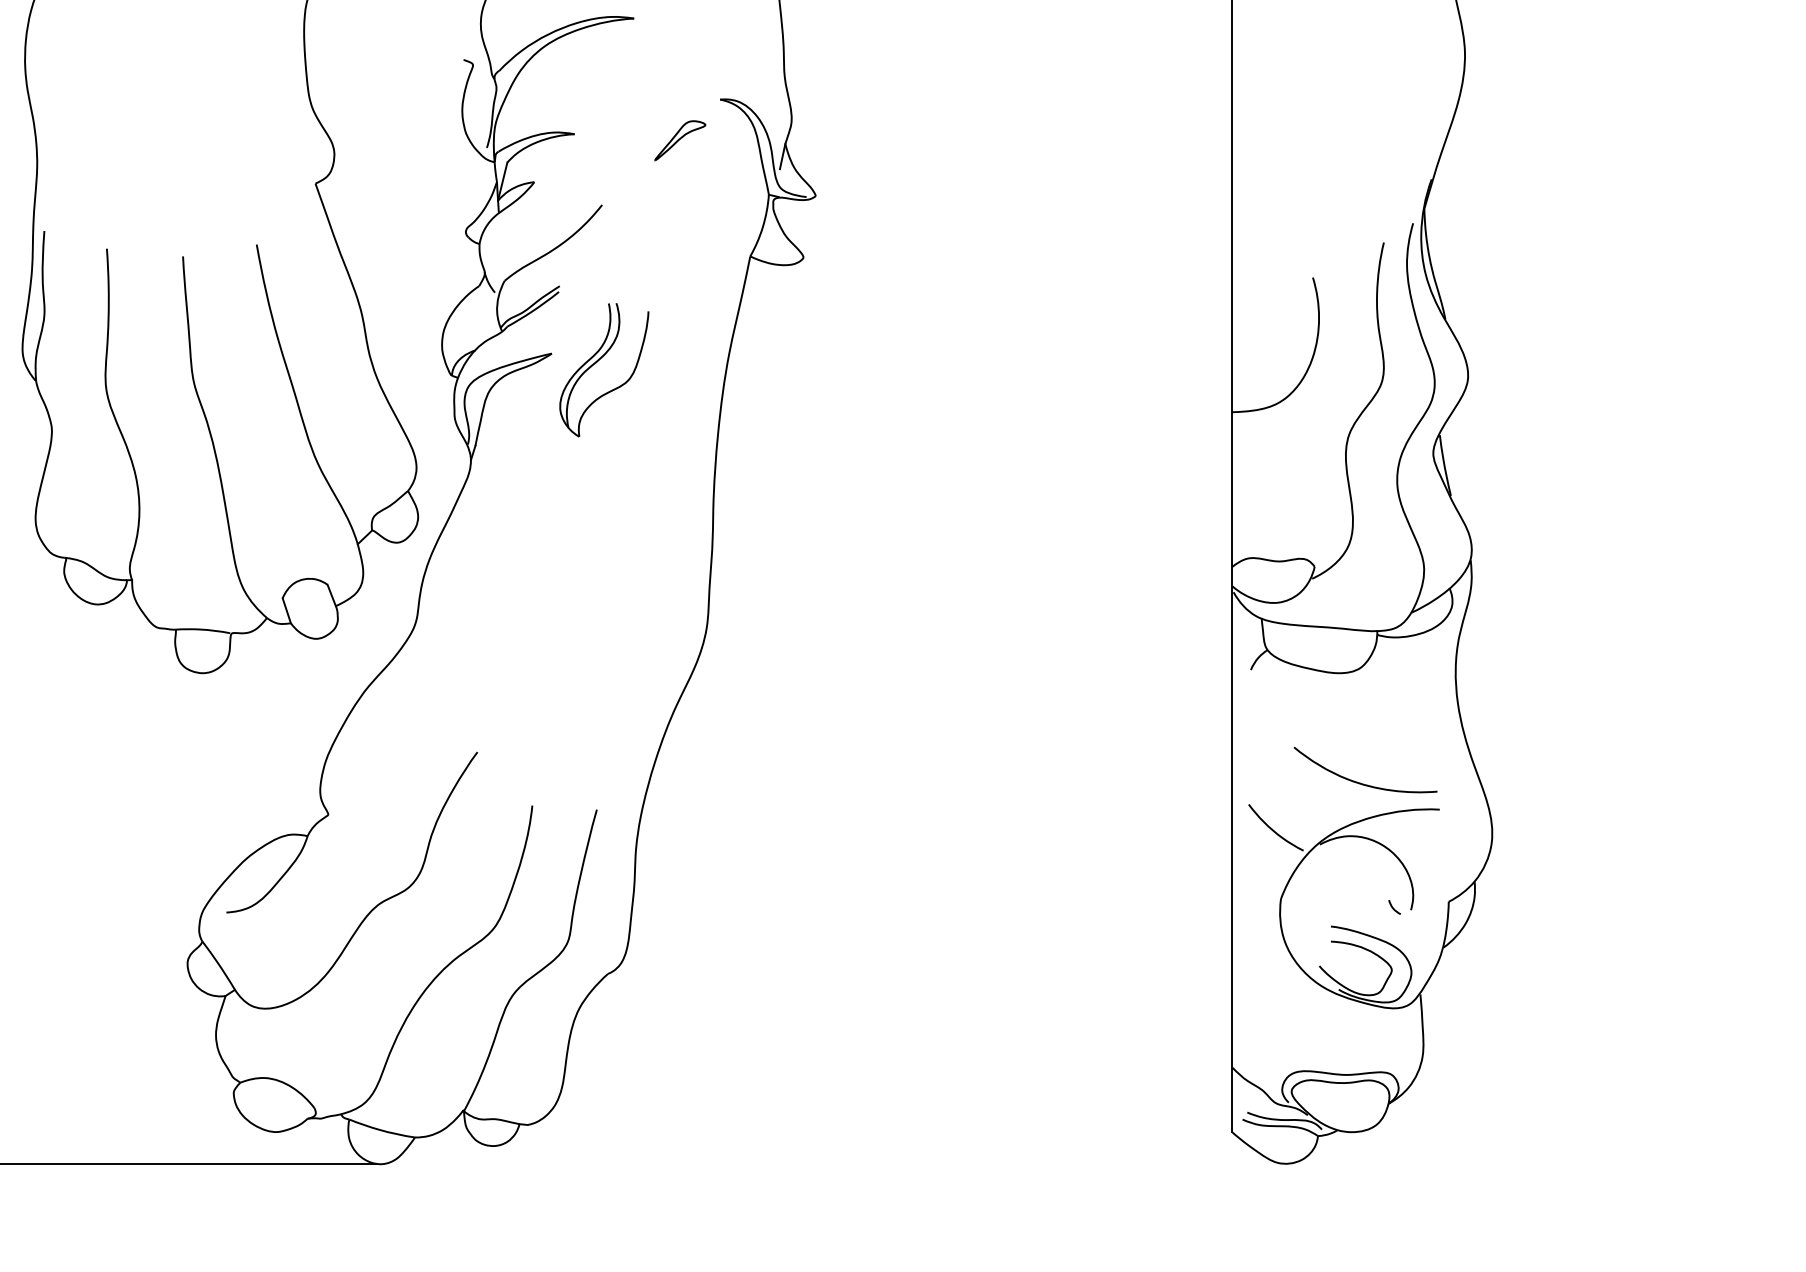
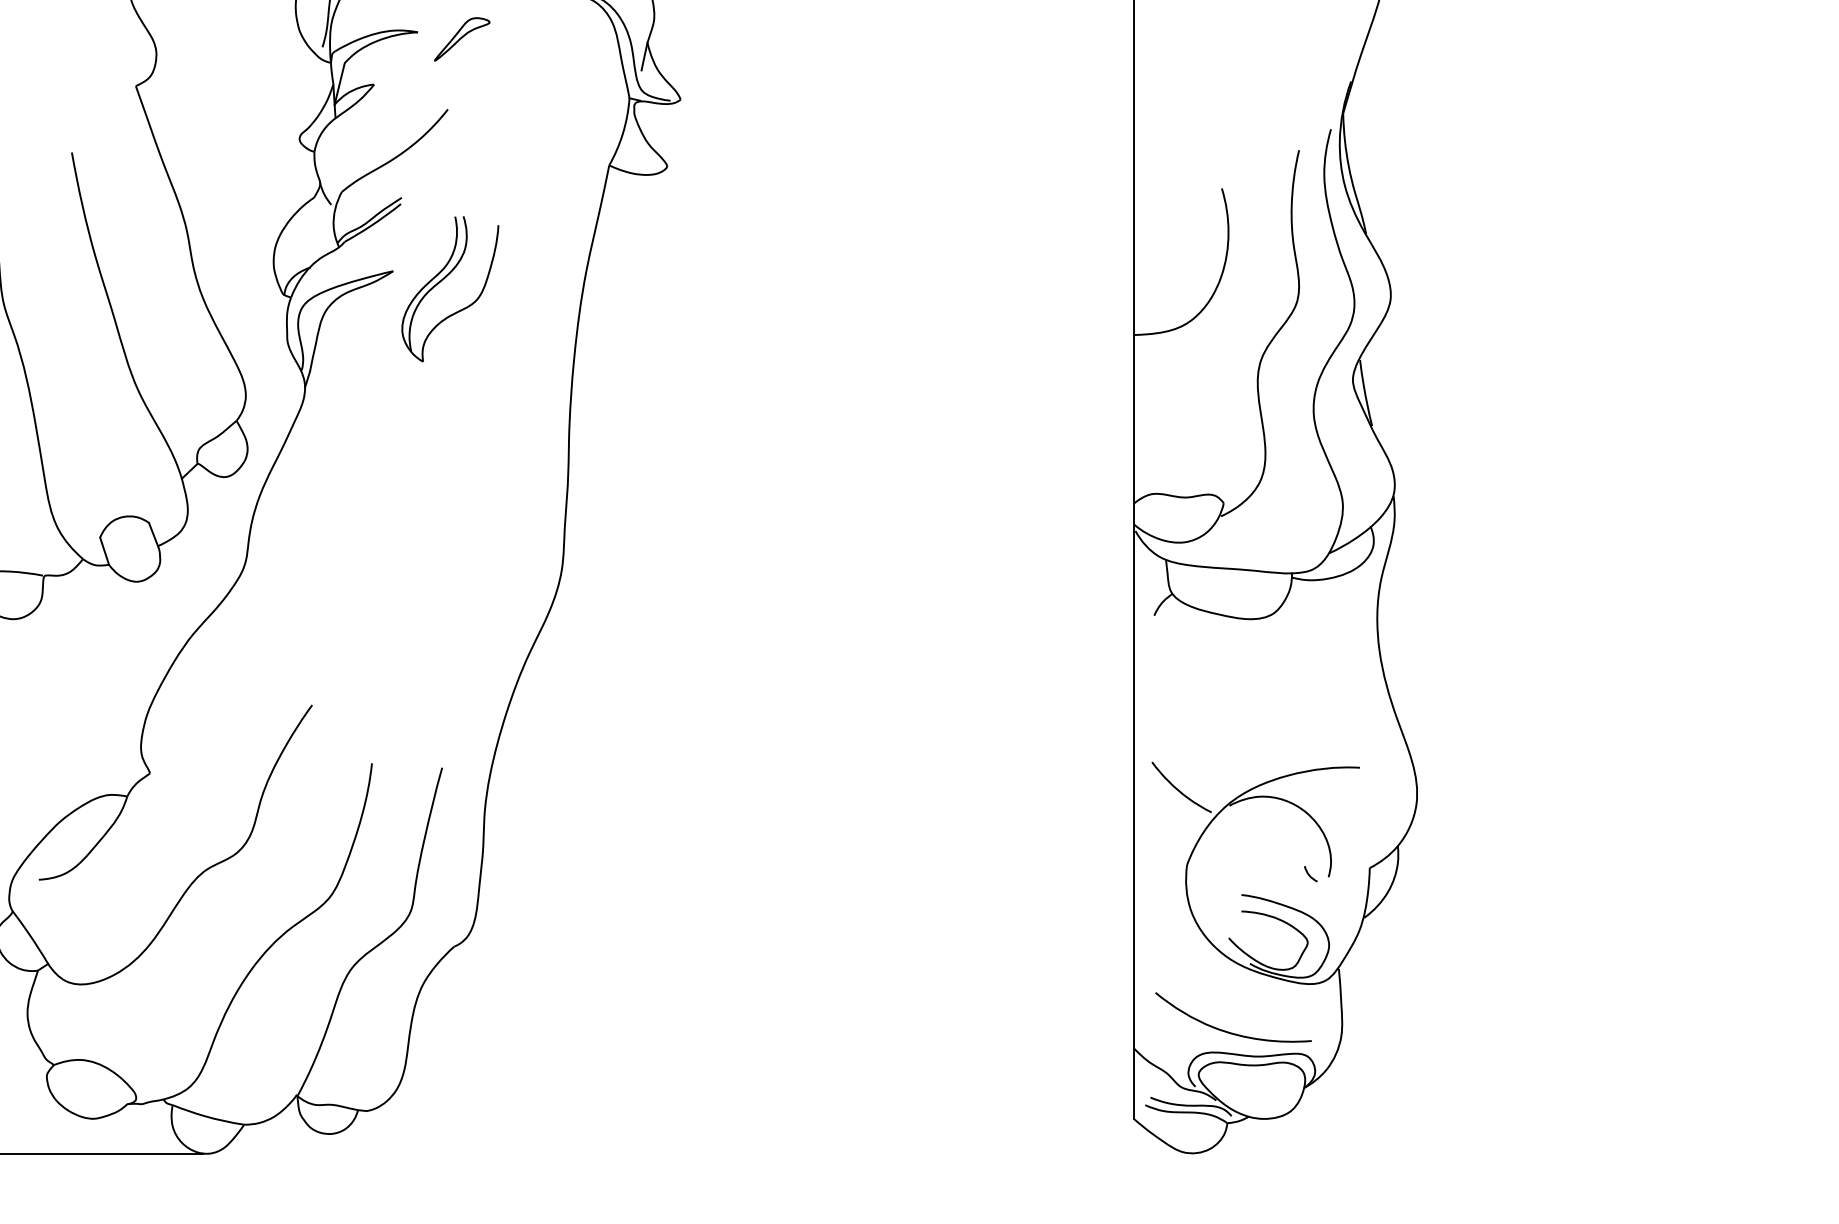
part: (680, 140) -> (462, 39), moved
curve: (1360, 782) -> (1227, 1031), moved

